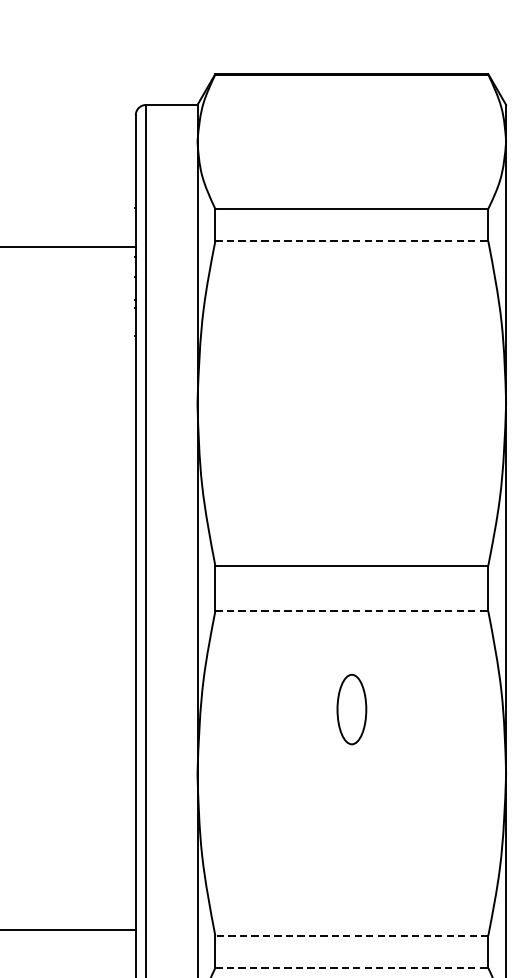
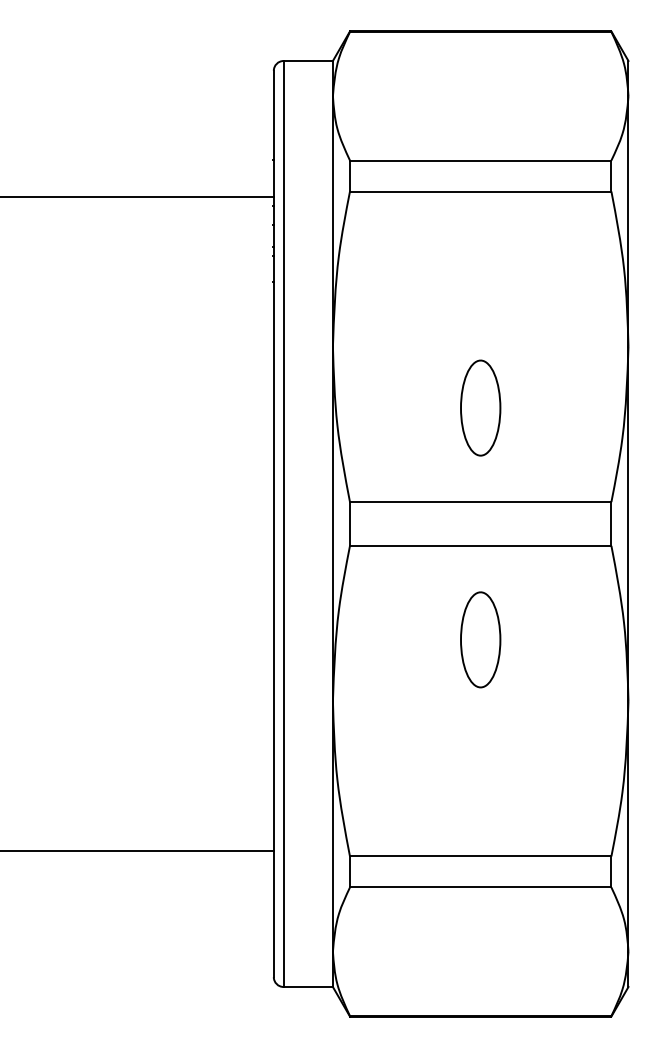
line: (351, 241) -> (480, 191), dashed -> solid
part: (351, 466) -> (480, 407), added
line: (351, 610) -> (480, 545), dashed -> solid
part: (351, 709) -> (480, 639), size x1.43
line: (351, 935) -> (480, 856), dashed -> solid
line: (351, 968) -> (480, 887), dashed -> solid

